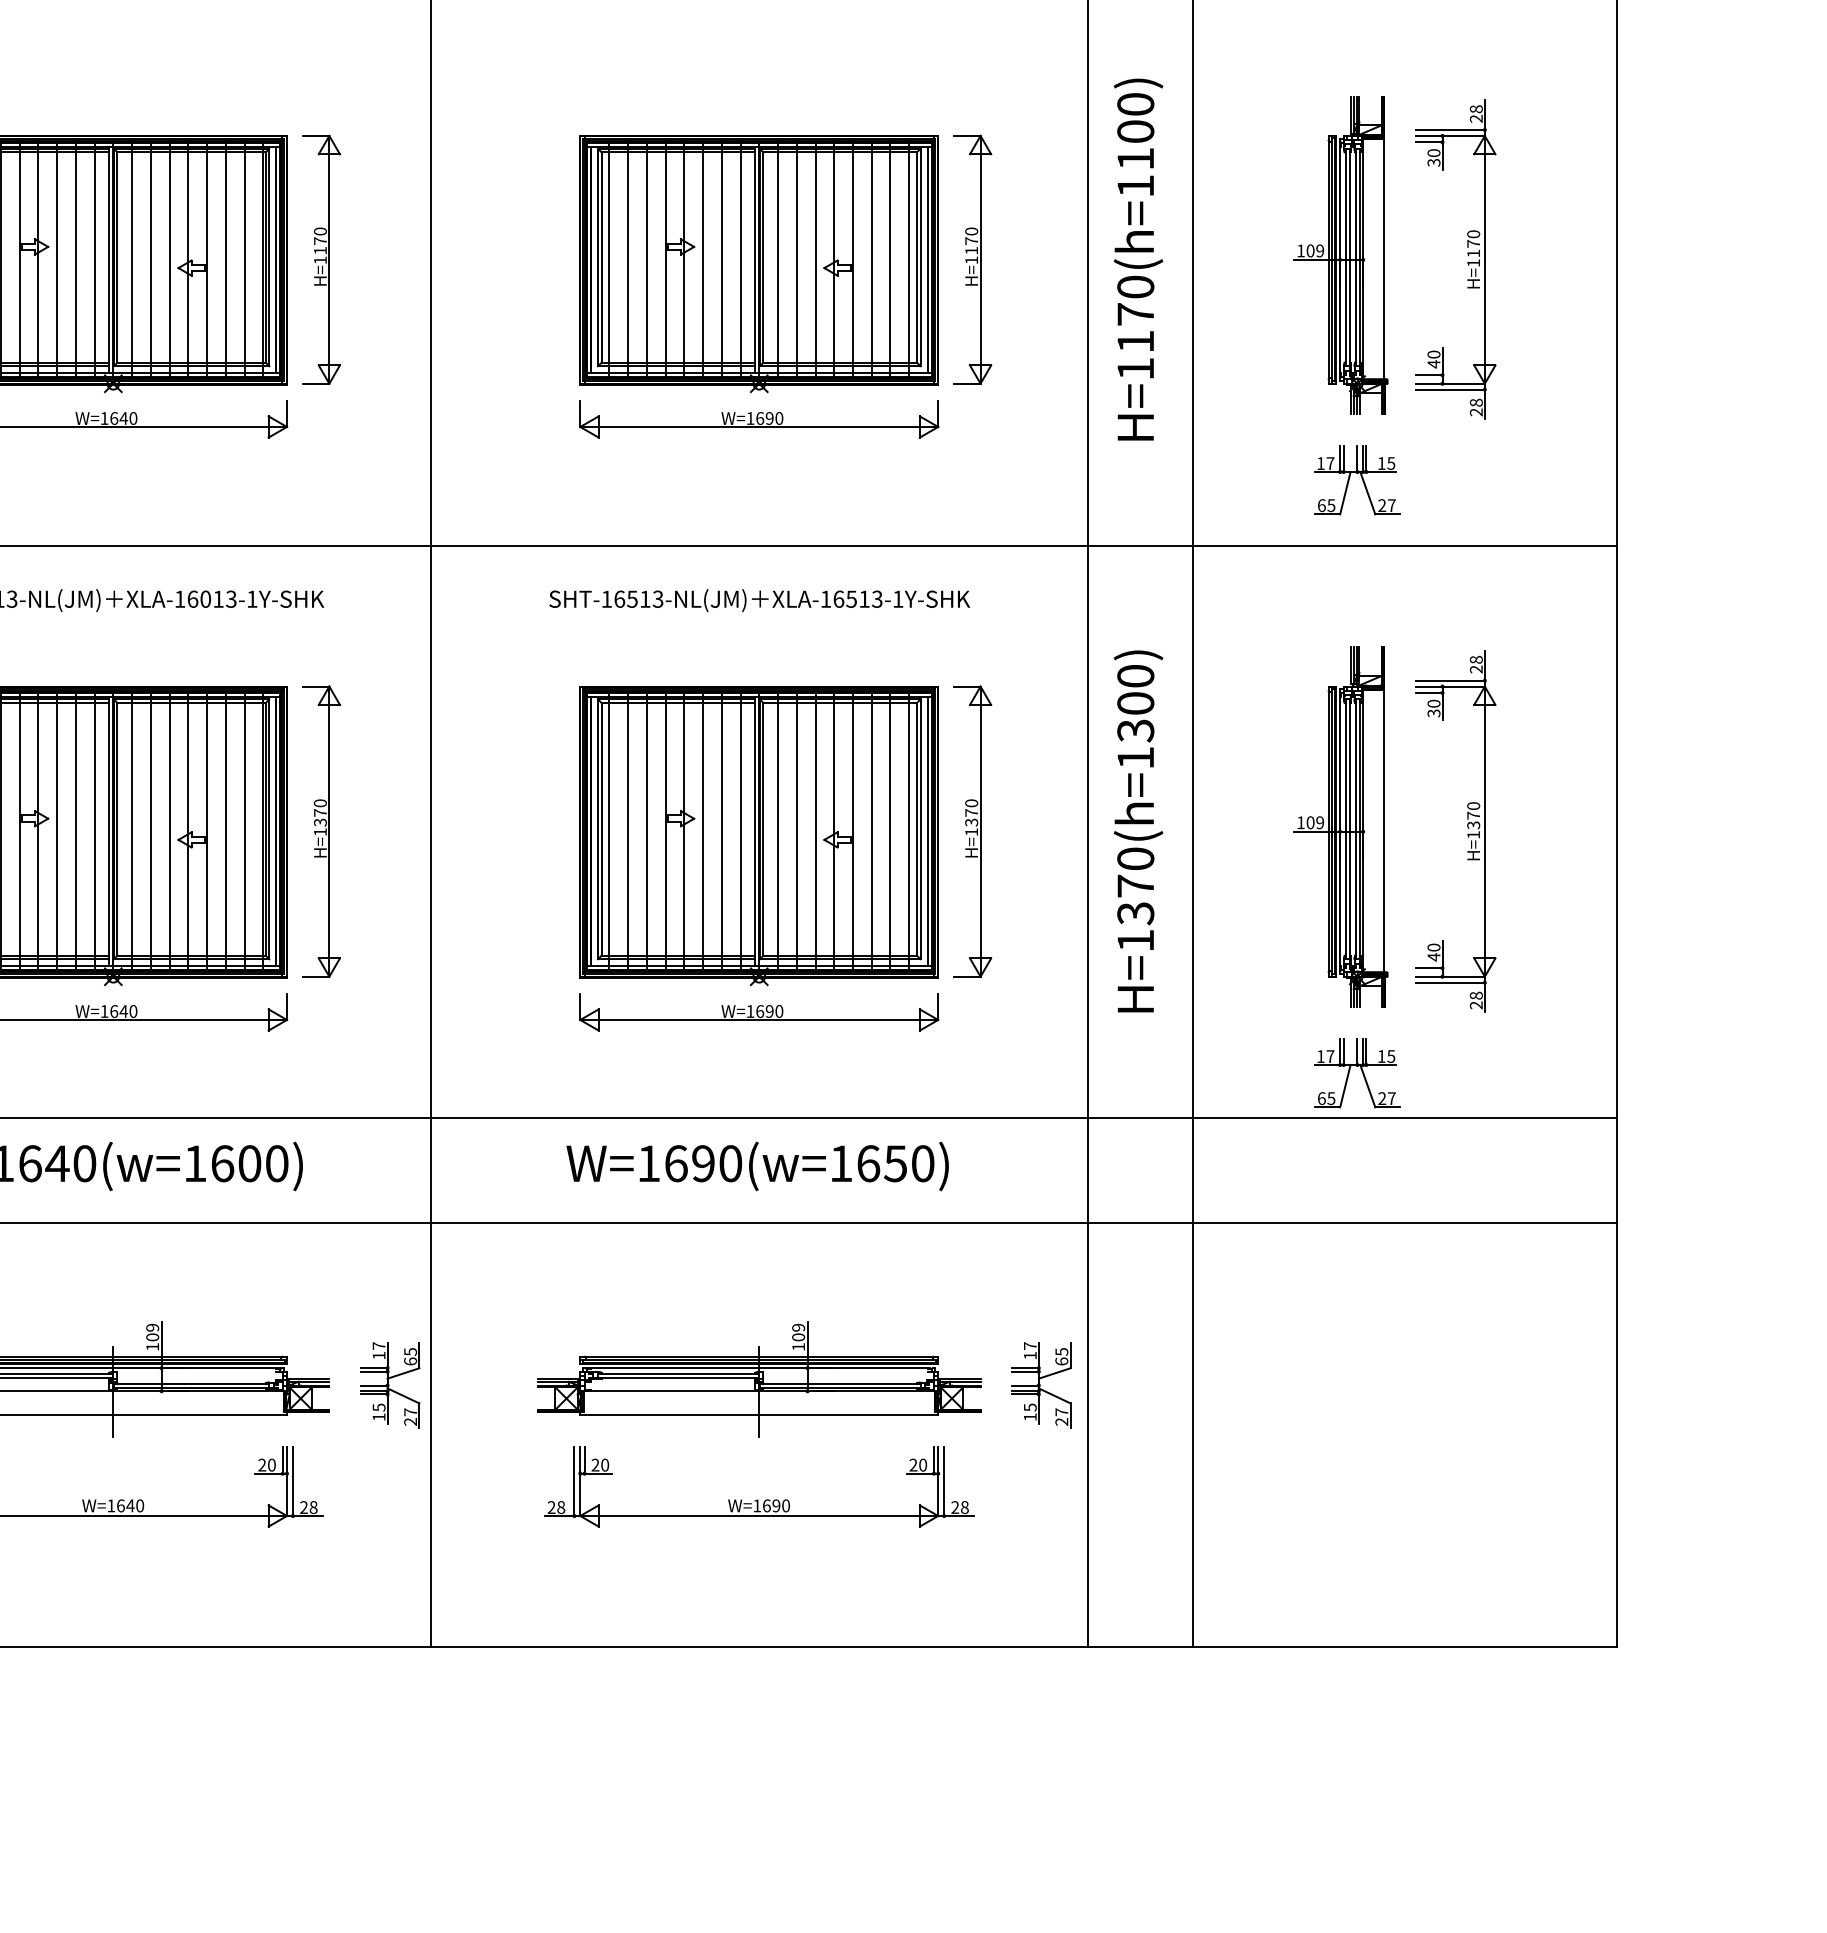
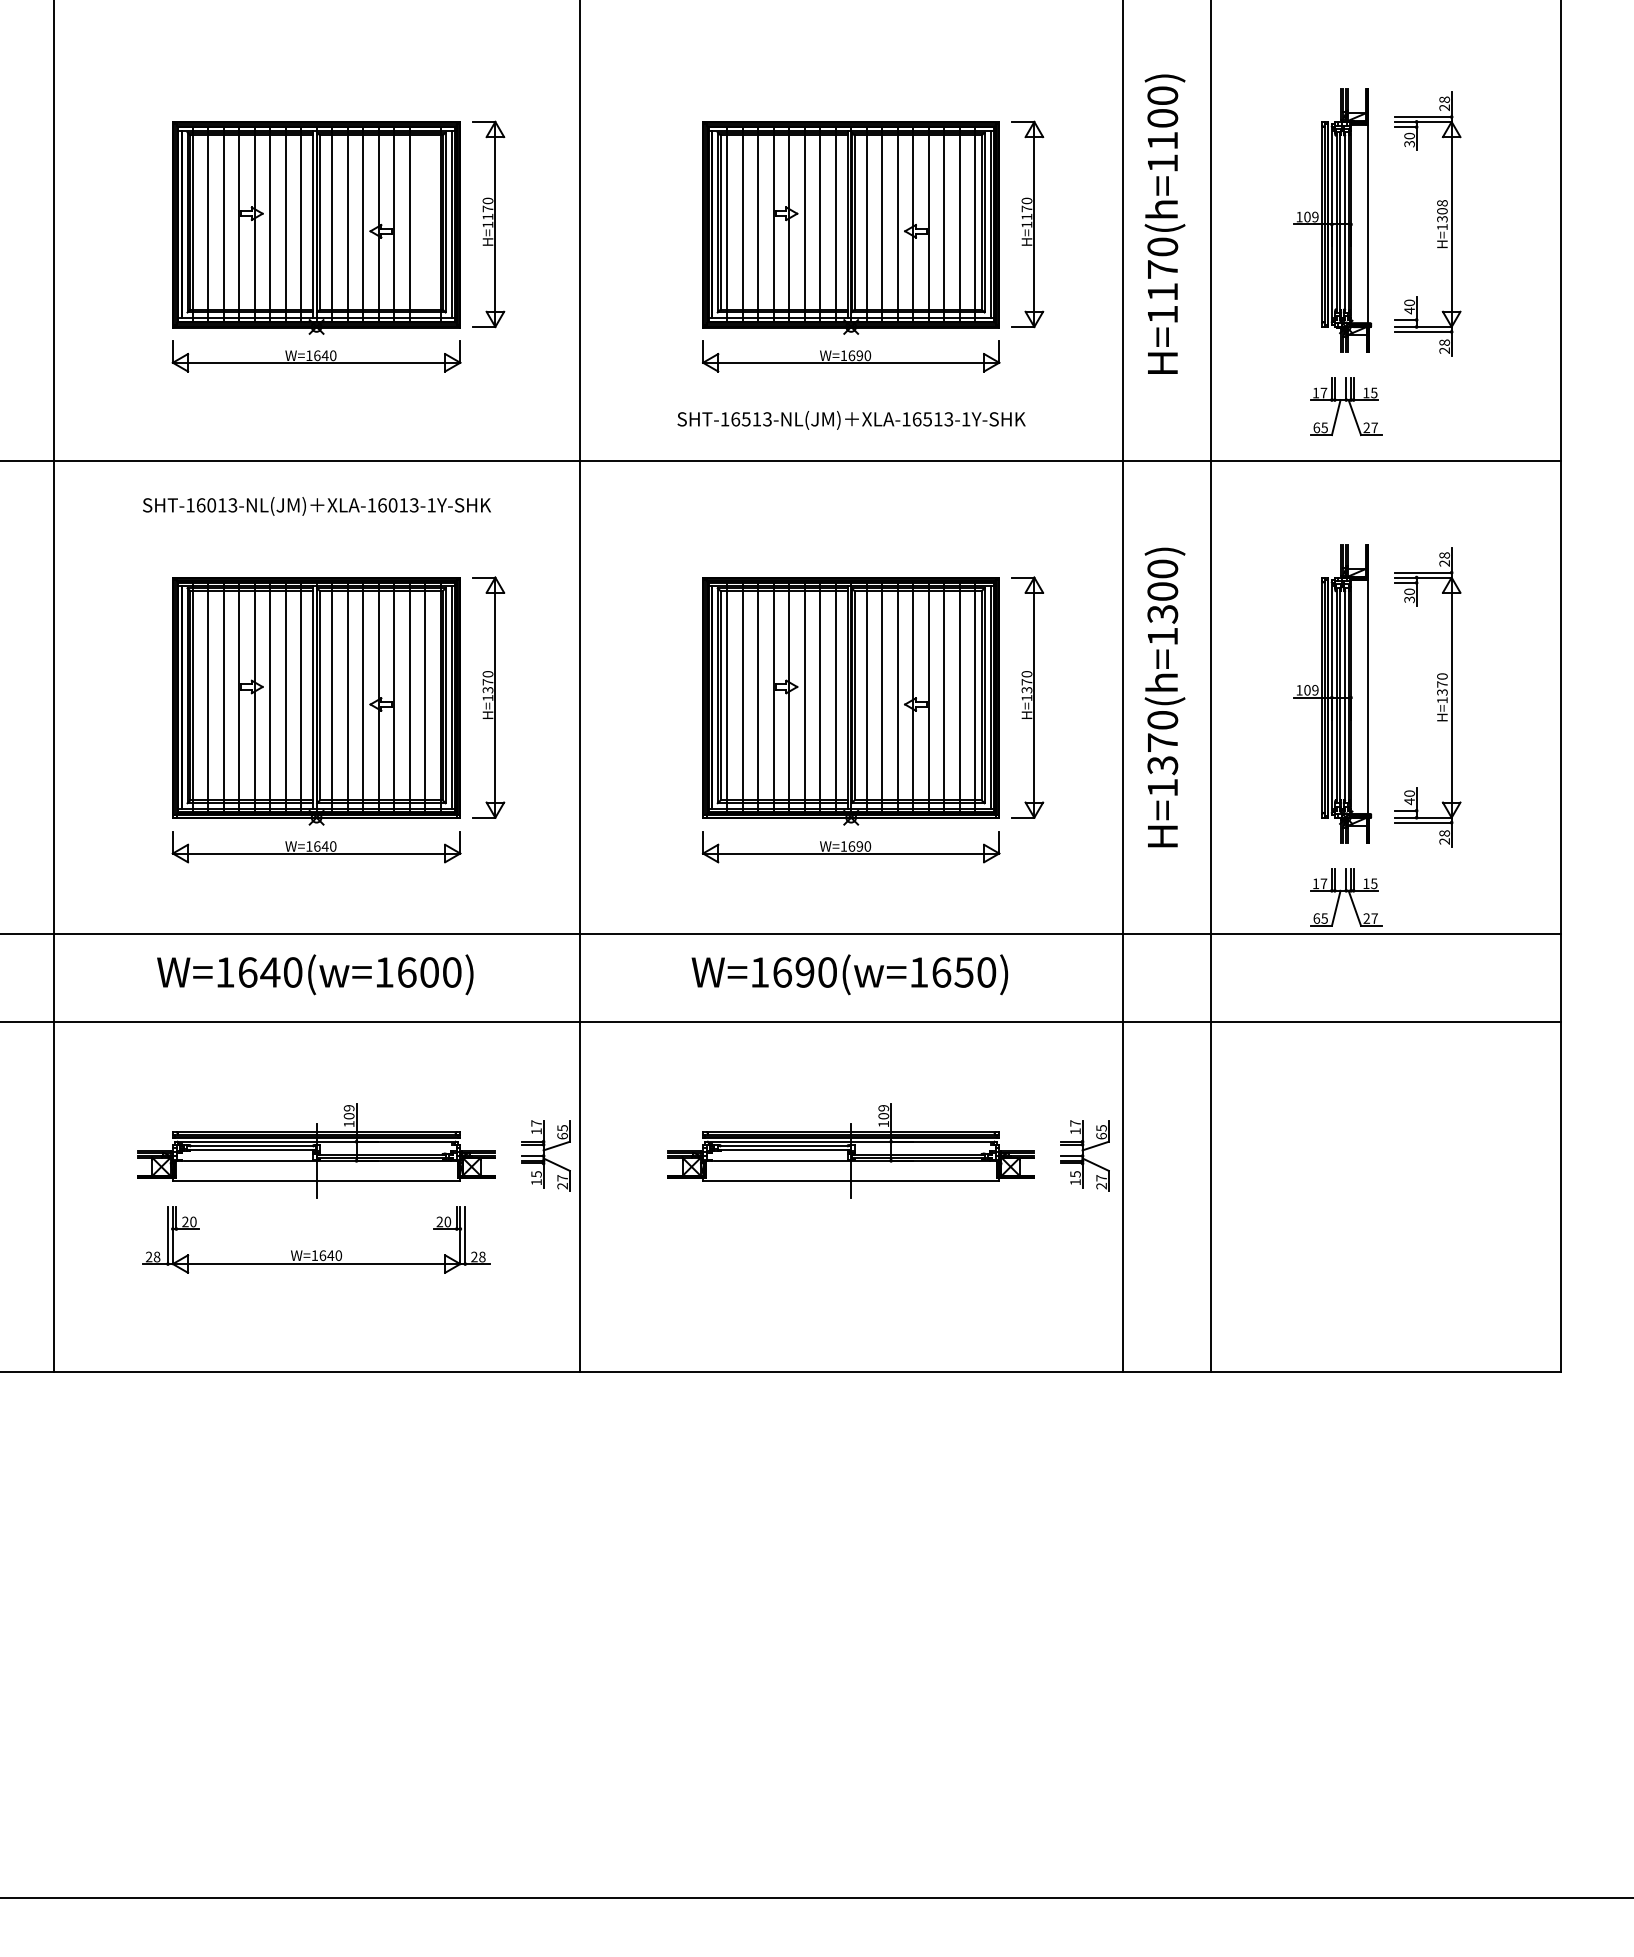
text: (1473, 244) -> (1442, 211), H=1170 -> H=1308
line: (244, 259) -> (425, 224), removed
text: (759, 600) -> (851, 420), moved
part: (758, 1499) -> (850, 1250), removed

